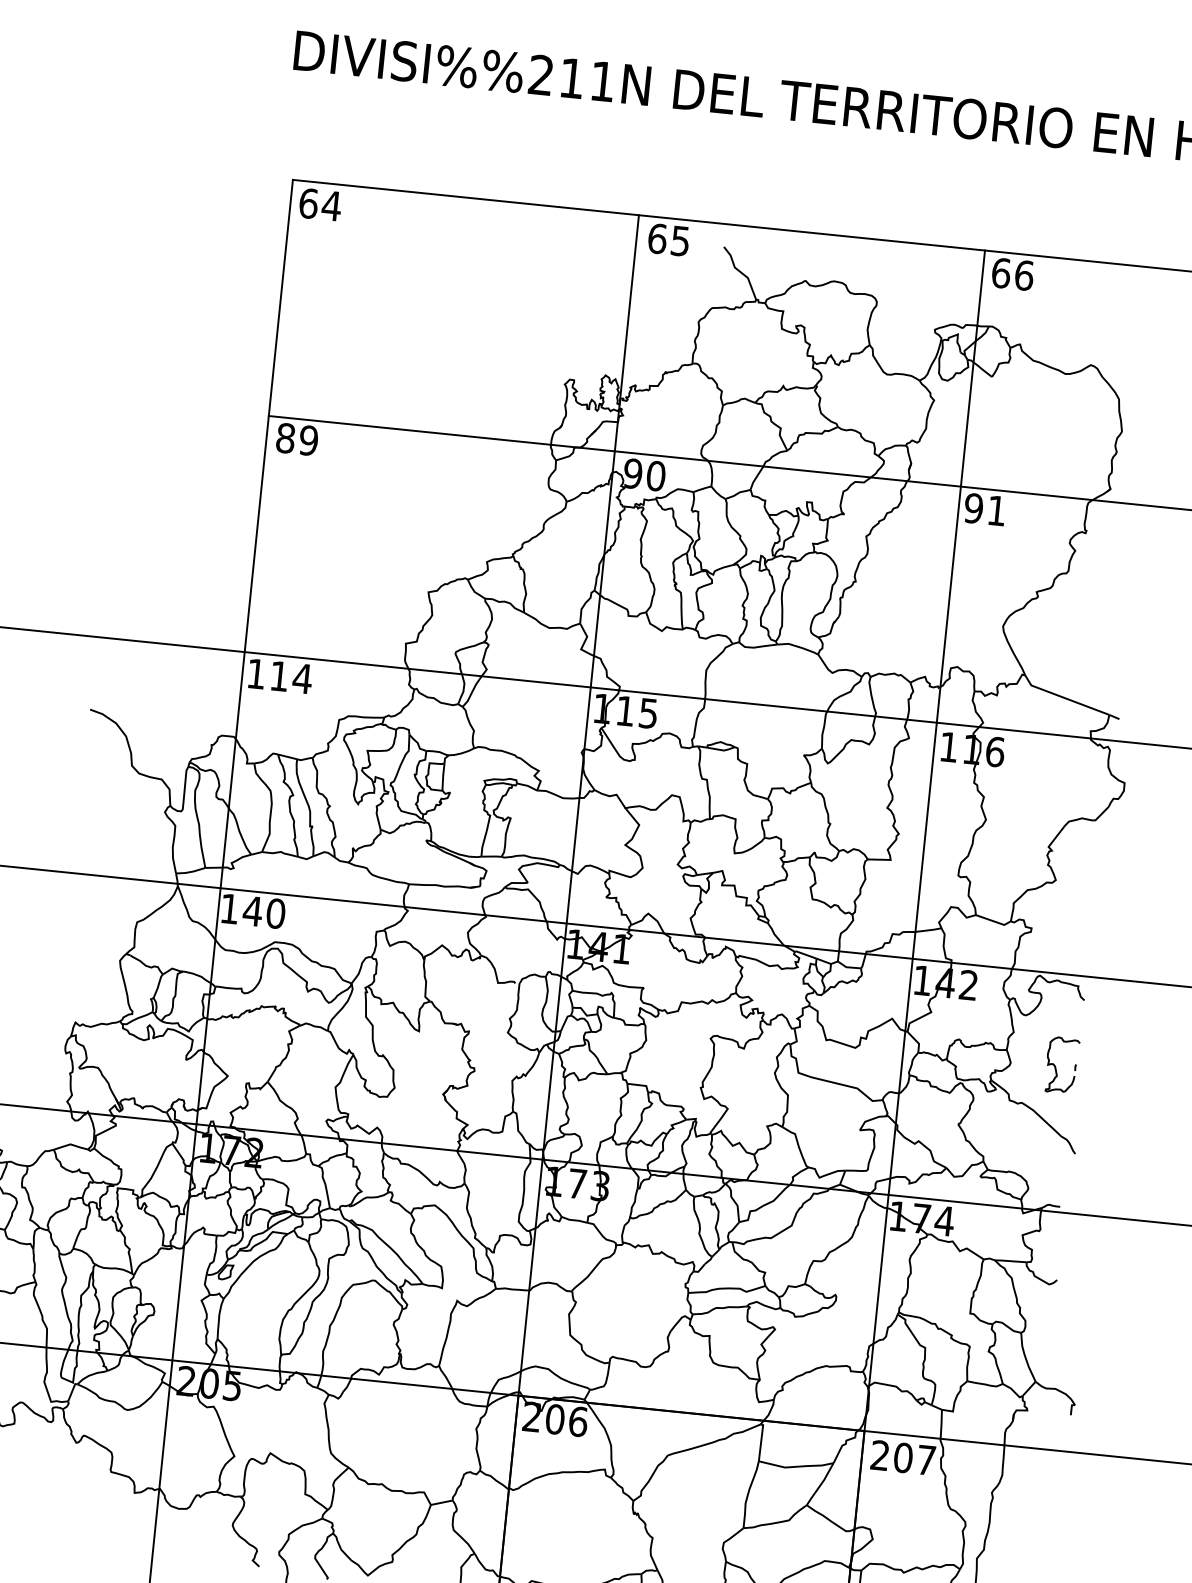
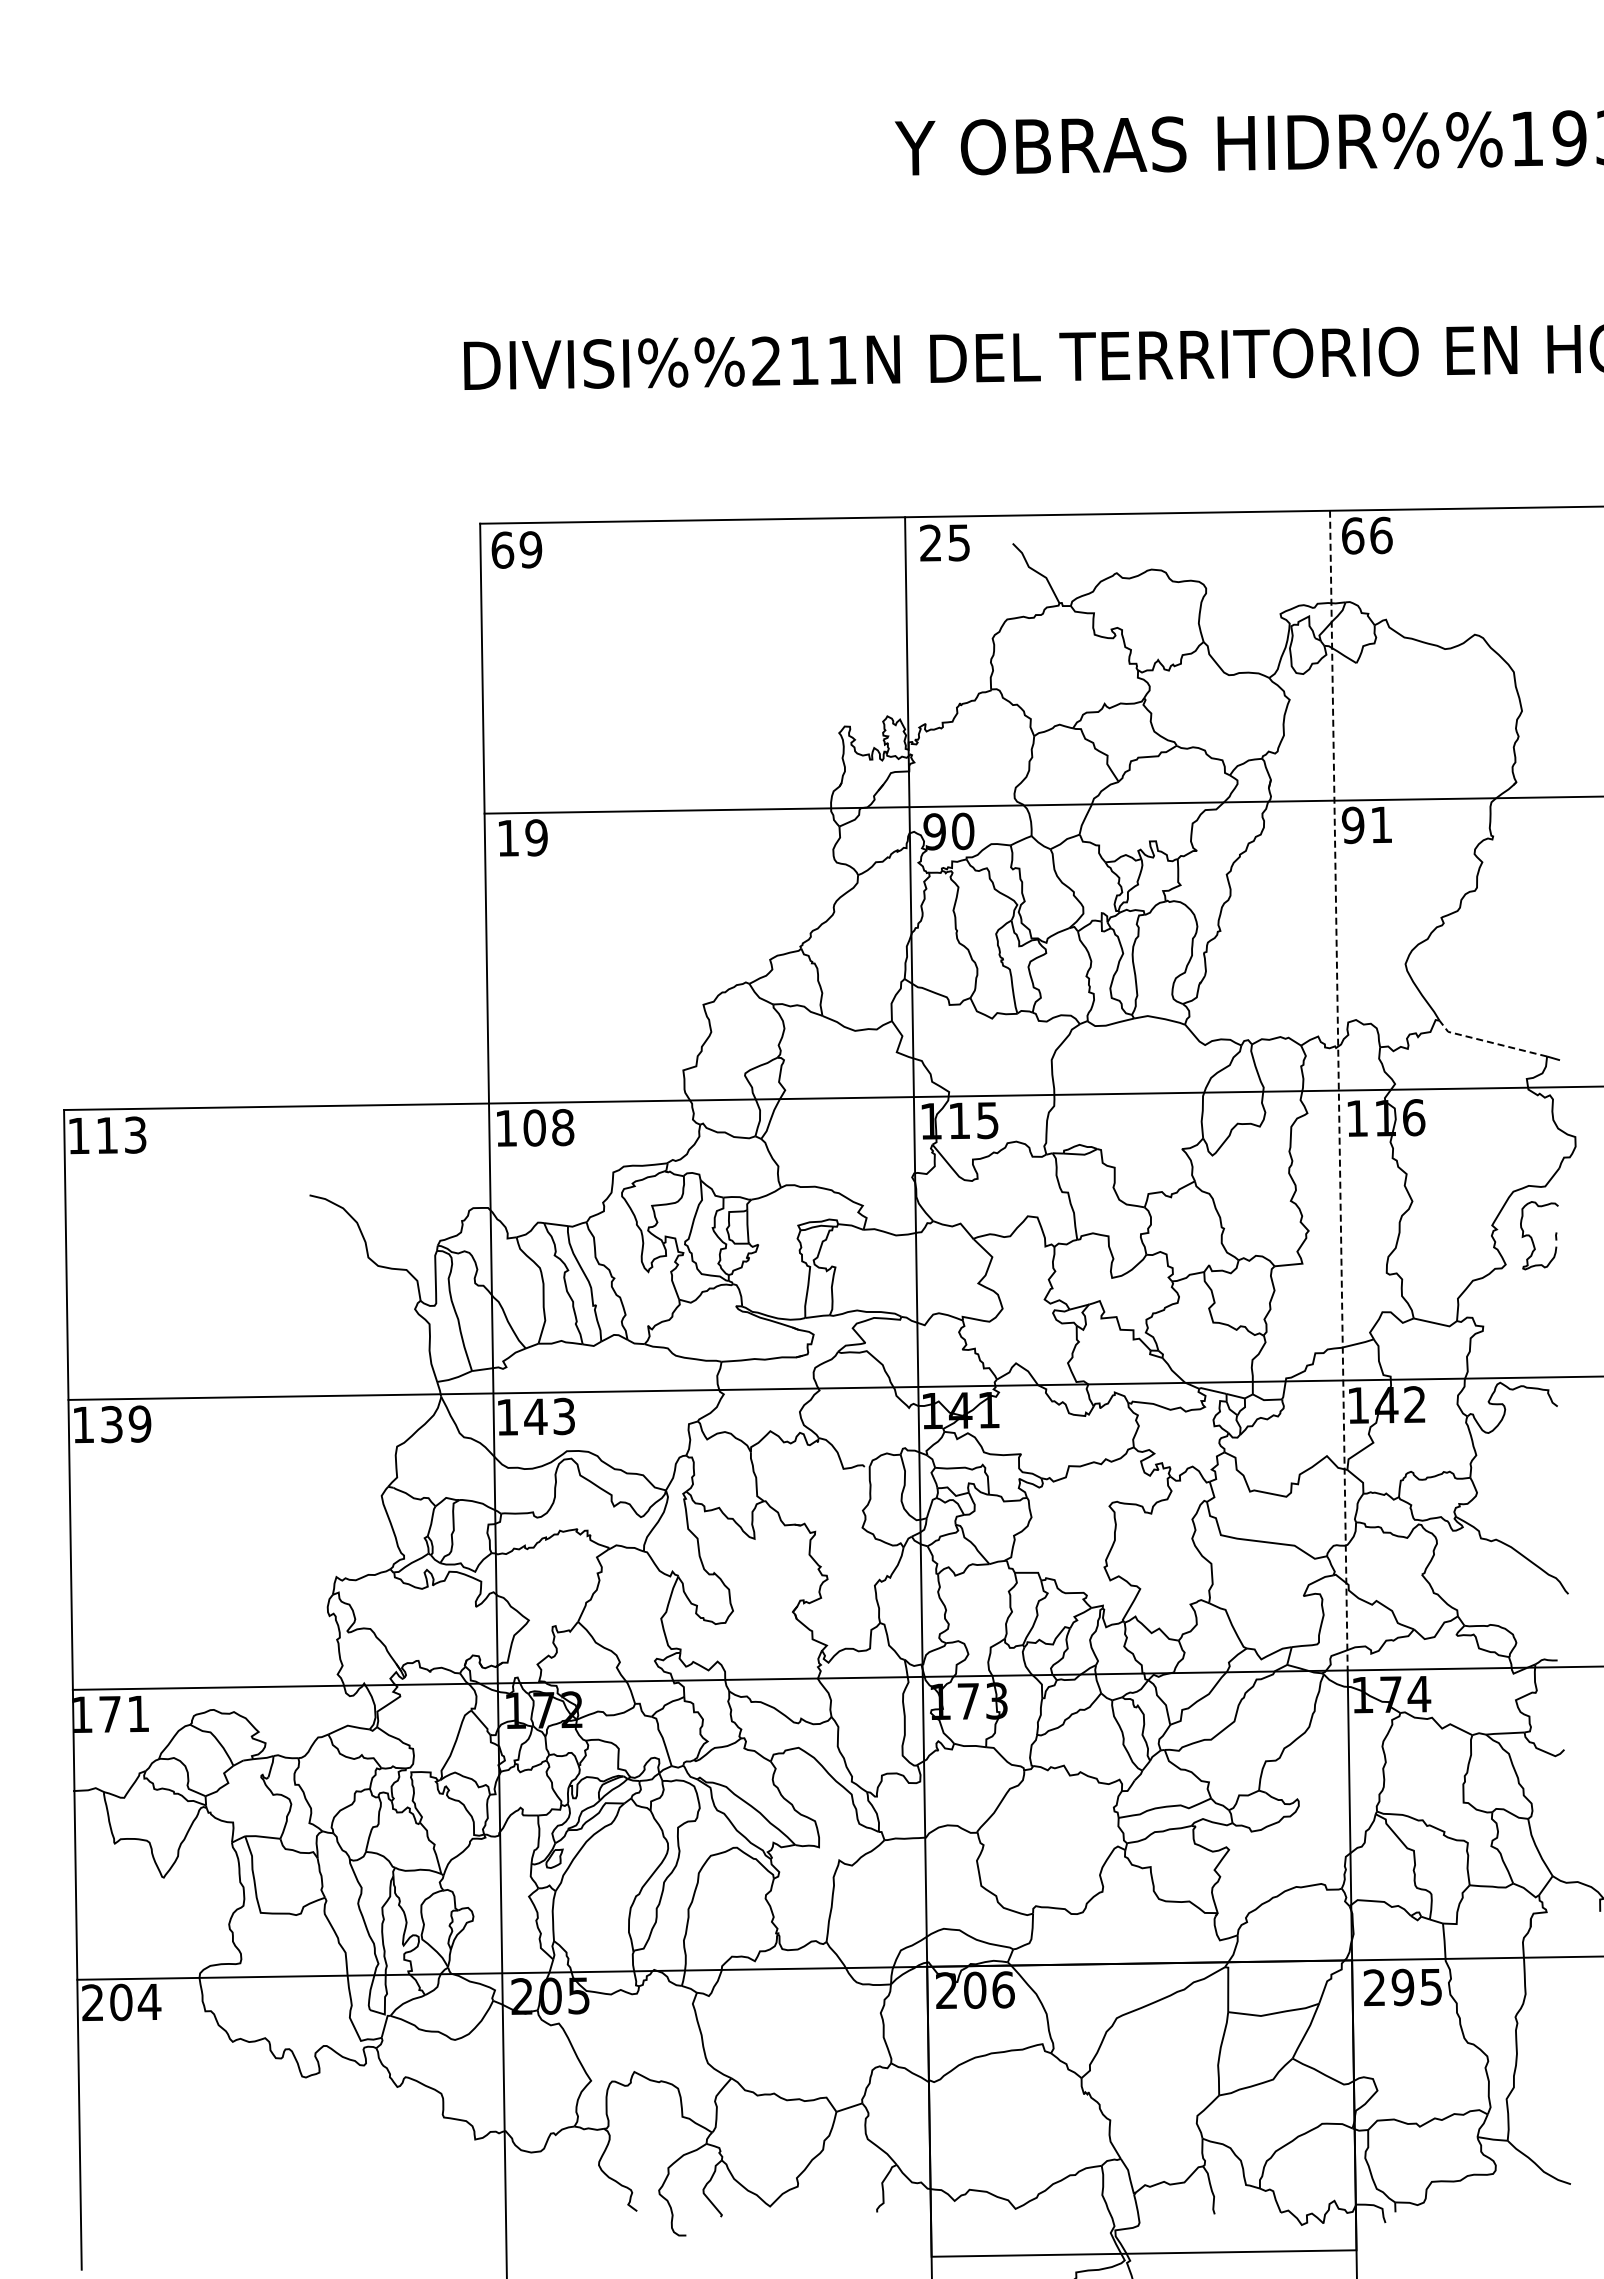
text: (331, 205) -> (530, 549), 64 -> 69
text: (658, 238) -> (931, 542), 65 -> 25
text: (285, 437) -> (508, 837), 89 -> 19
text: (290, 677) -> (548, 1127), 114 -> 108
line: (1063, 698) -> (1489, 1042), solid -> dashed
line: (936, 722) -> (1338, 1090), solid -> dashed
text: (276, 913) -> (564, 1416), 140 -> 143
part: (1056, 1066) -> (1532, 1237), moved
text: (914, 1459) -> (1416, 1987), 207 -> 295

